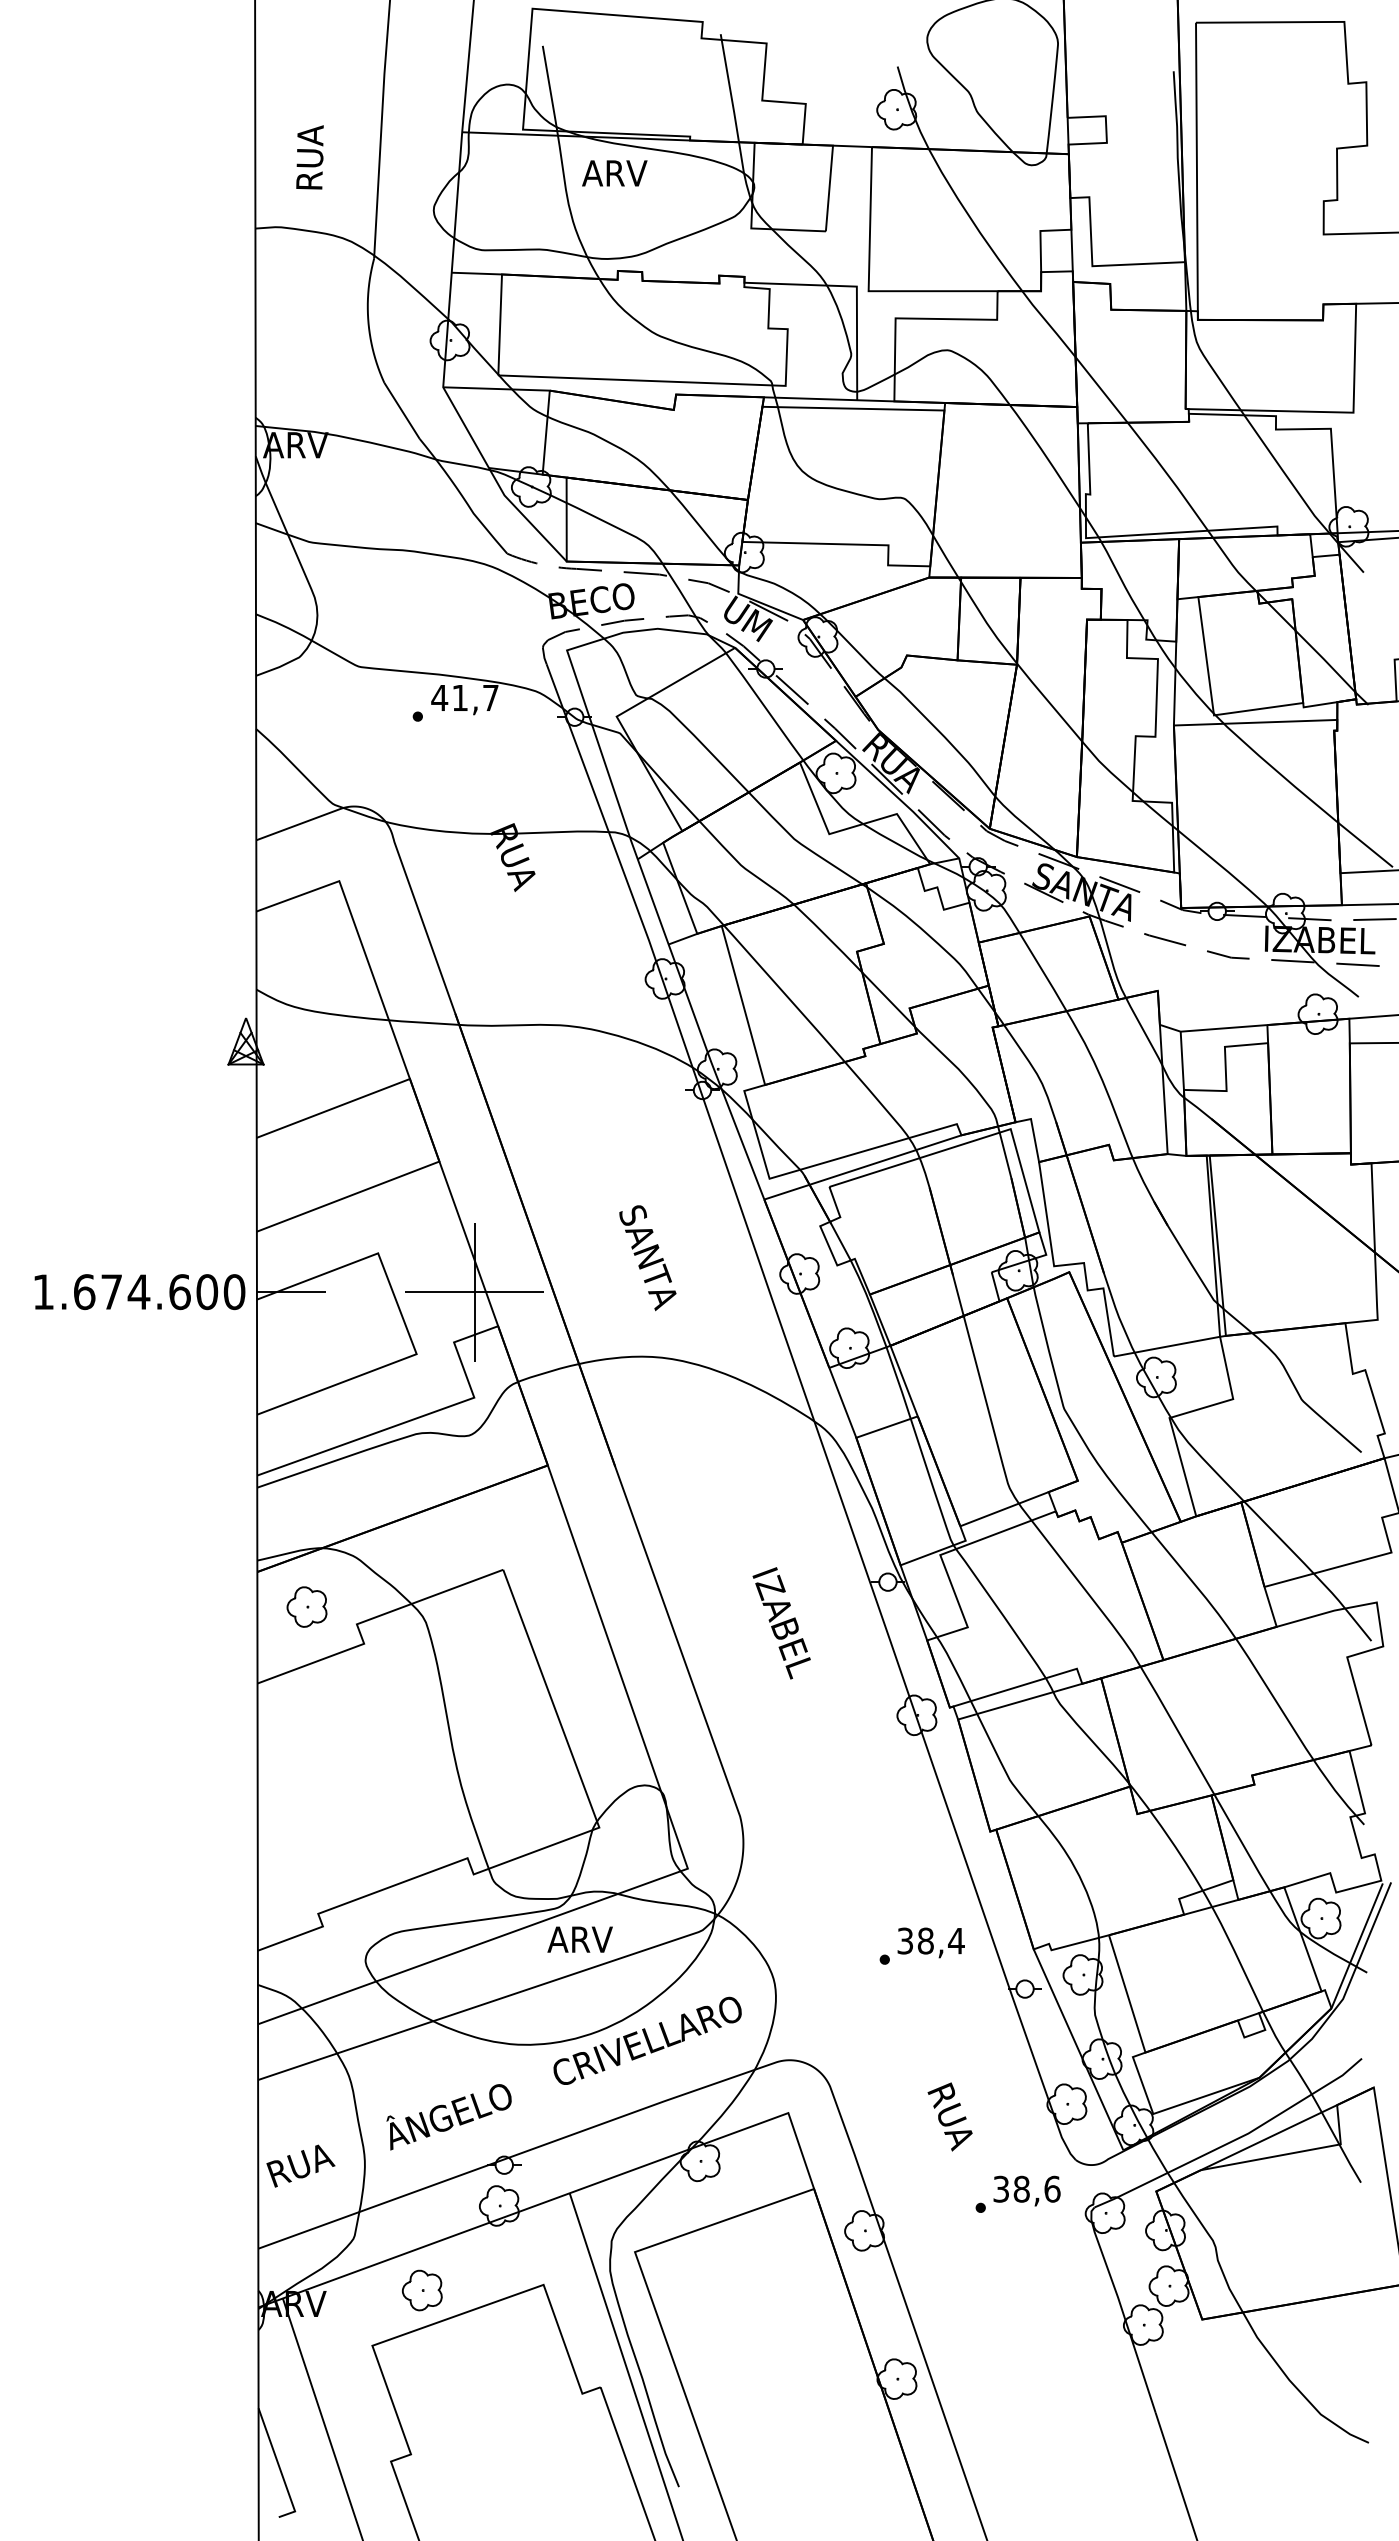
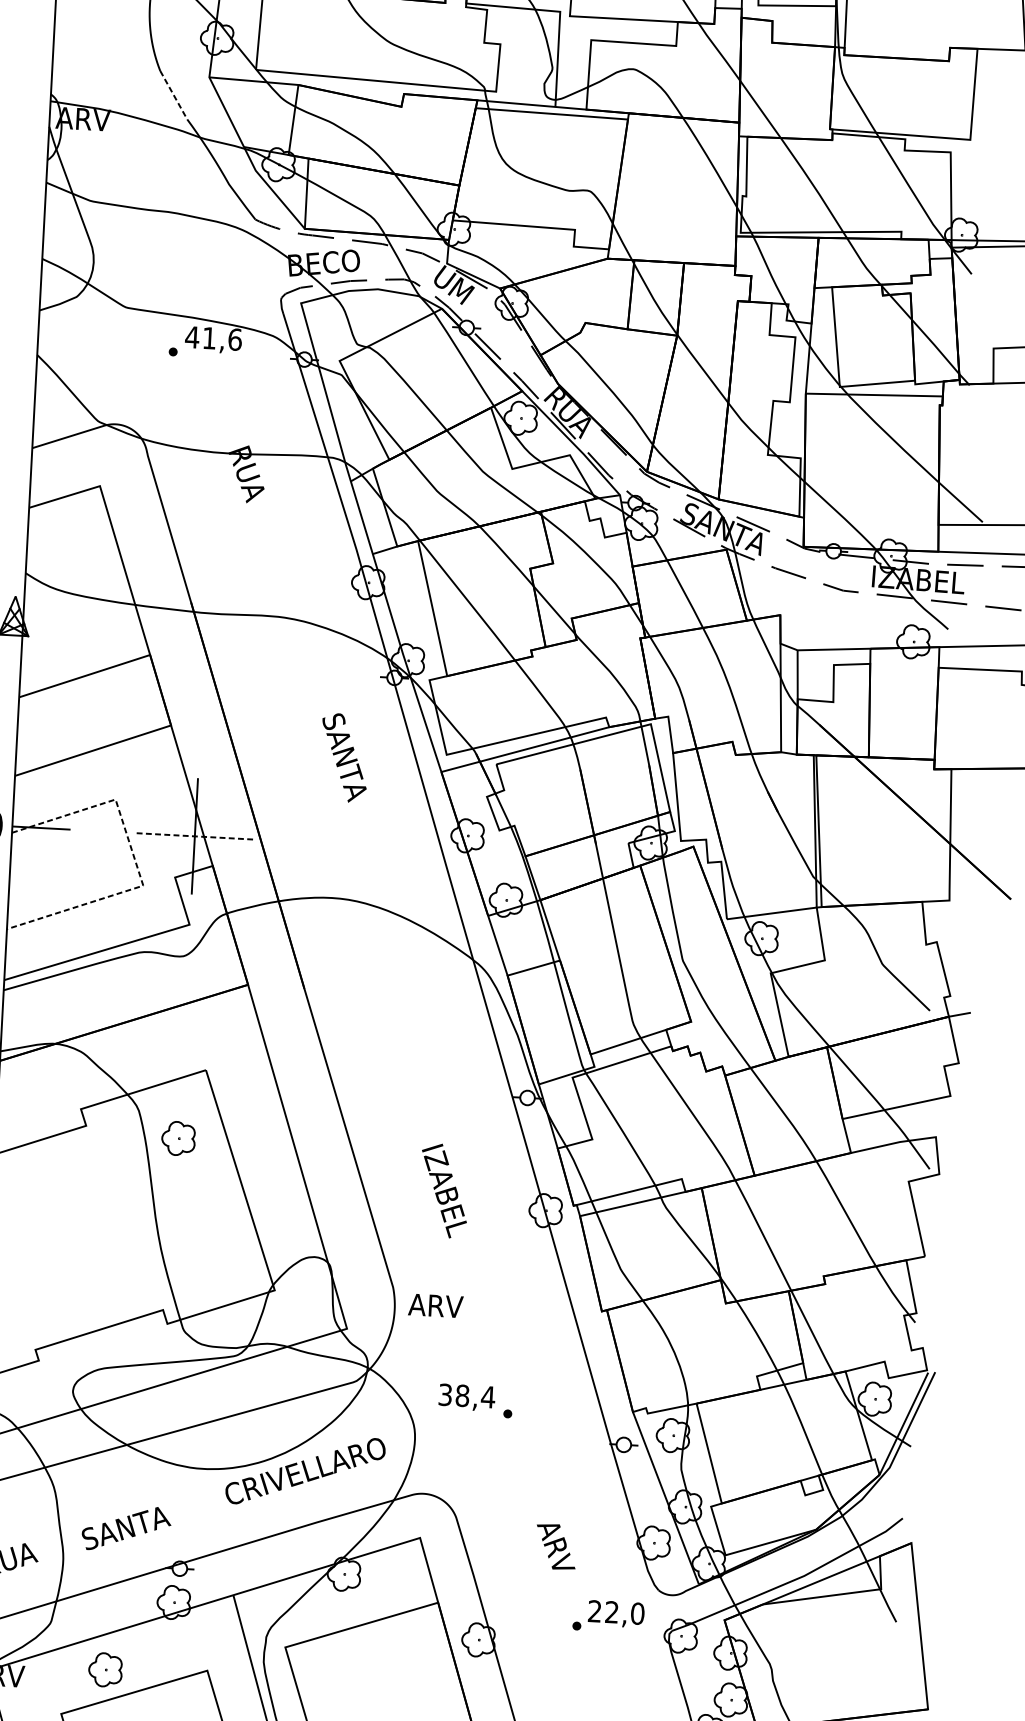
line: (402, 411) -> (174, 95), solid -> dashed
text: (491, 697) -> (235, 339), 41,7 -> 41,6
text: (647, 1258) -> (344, 758), moved
line: (474, 1292) -> (194, 836), solid -> dashed
line: (404, 1323) -> (134, 859), solid -> dashed
part: (306, 1606) -> (178, 1138), moved
text: (781, 1623) -> (444, 1191), moved
text: (579, 1939) -> (435, 1305), moved
text: (930, 1942) -> (466, 1397), moved
text: (950, 2116) -> (555, 1548), RUA -> ARV
text: (448, 2117) -> (135, 1526), ÂNGELO -> SANTA
text: (1026, 2188) -> (616, 1611), 38,6 -> 22,0

